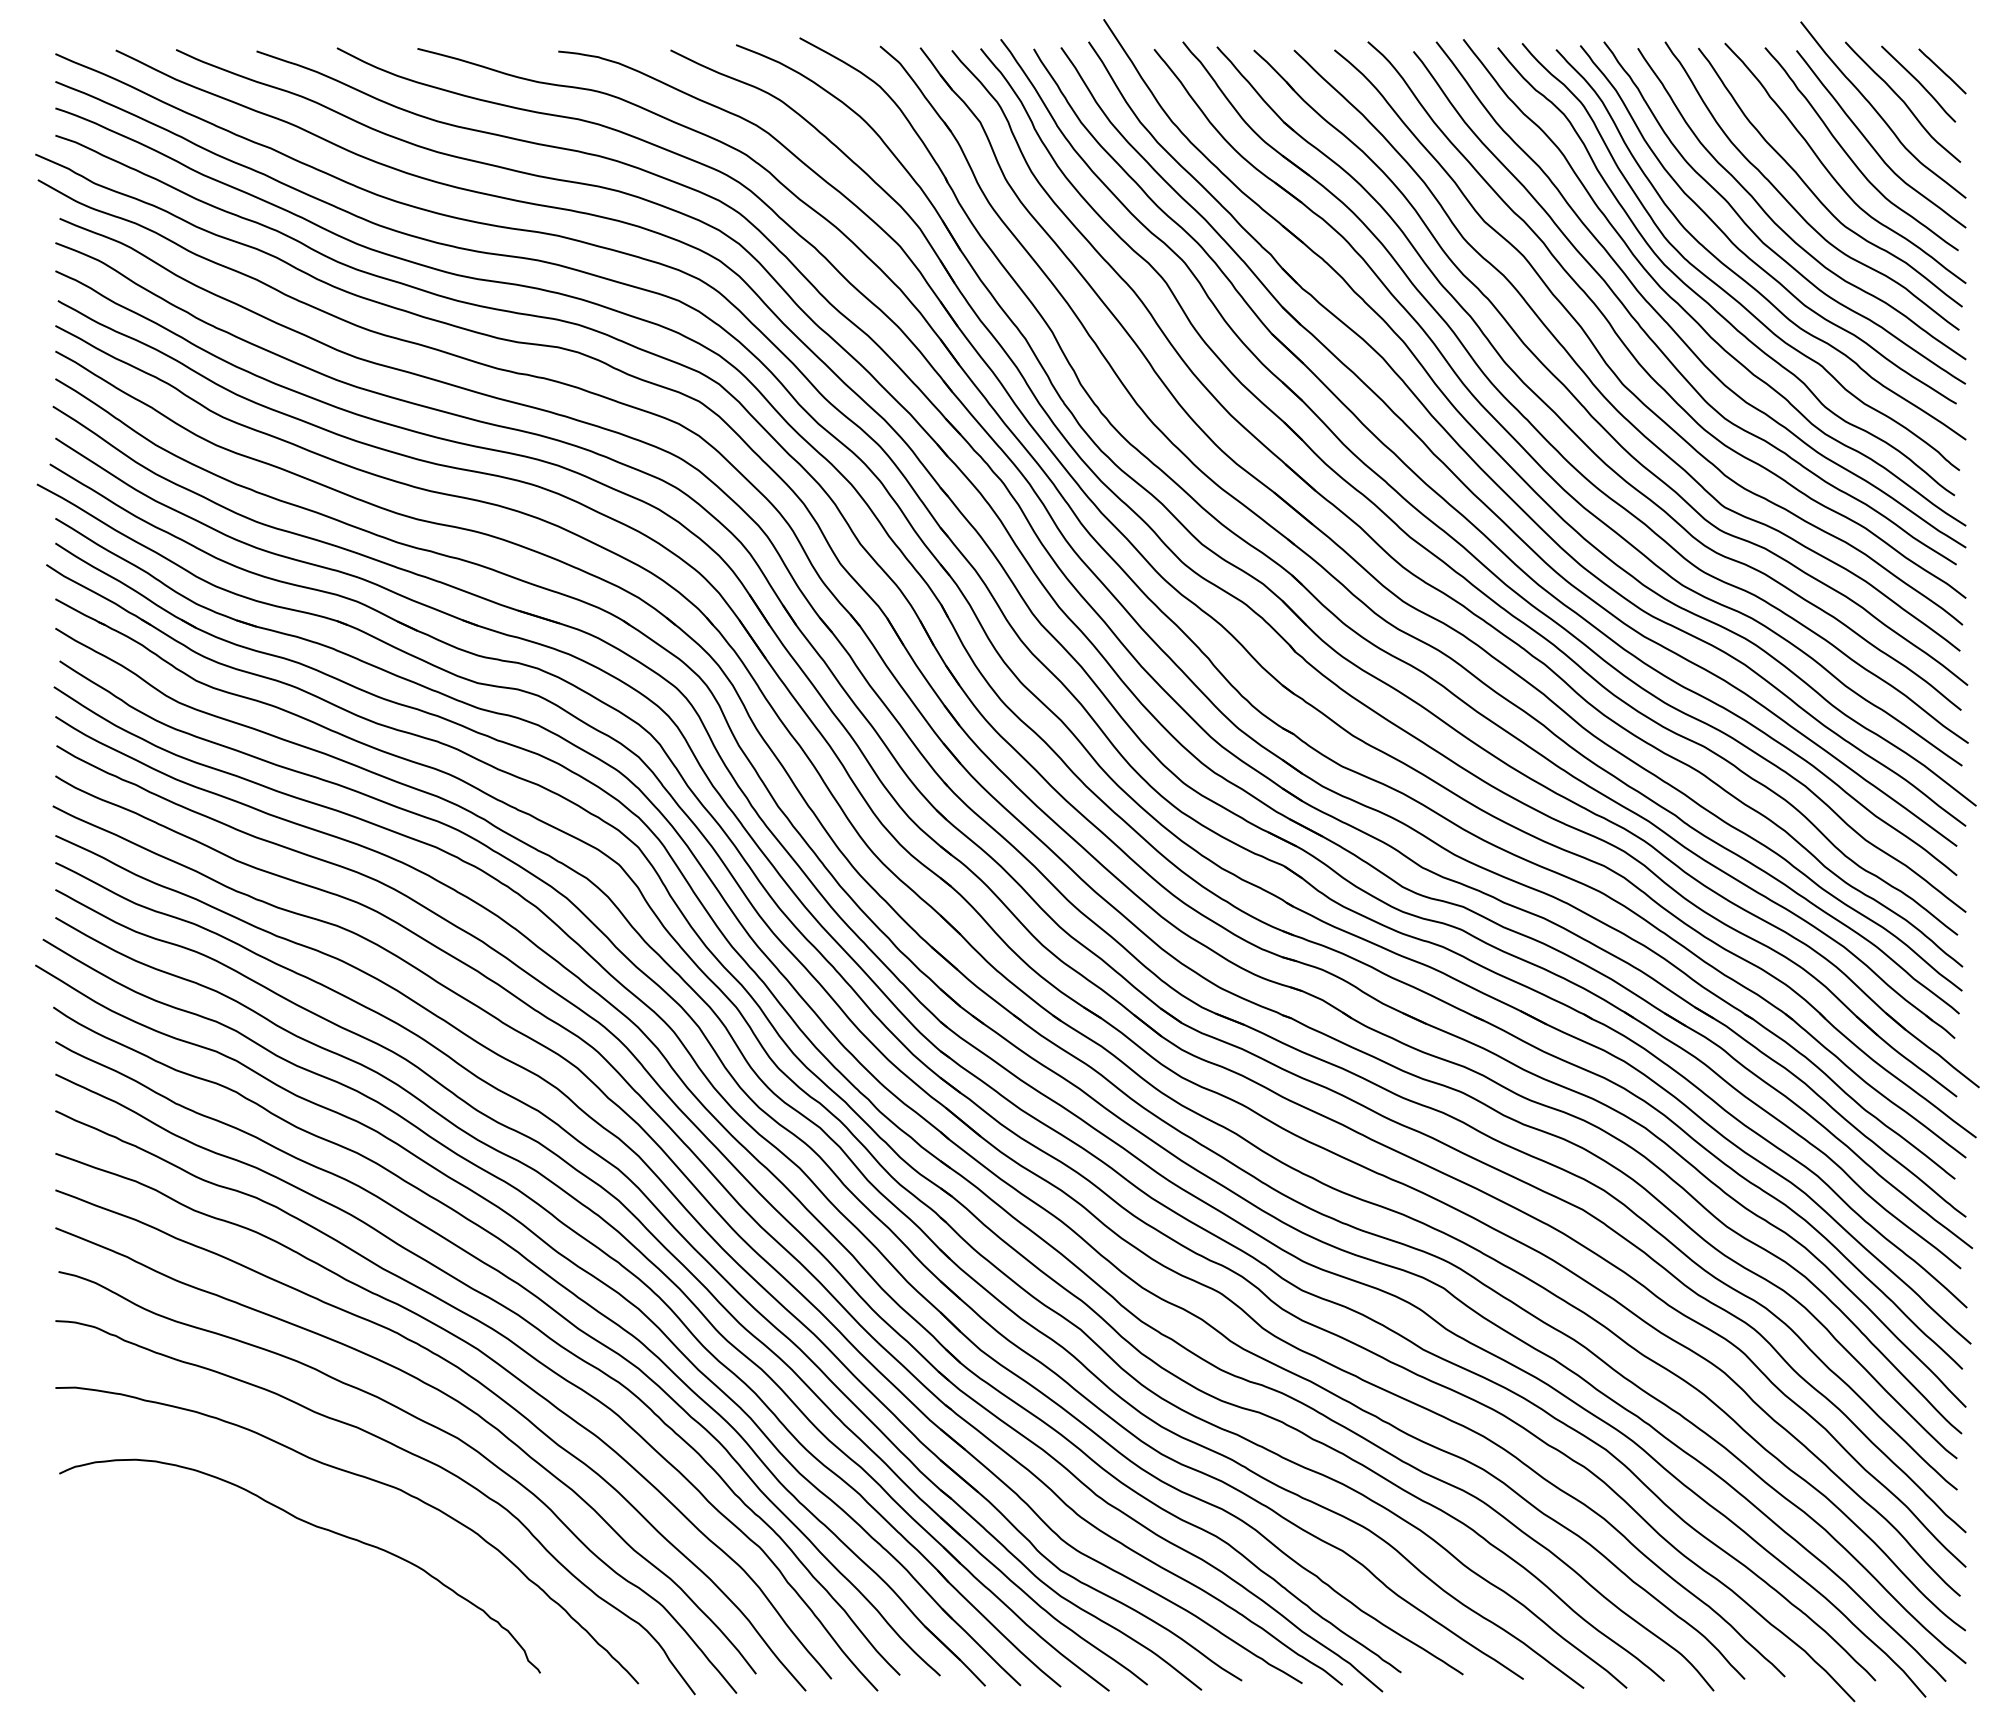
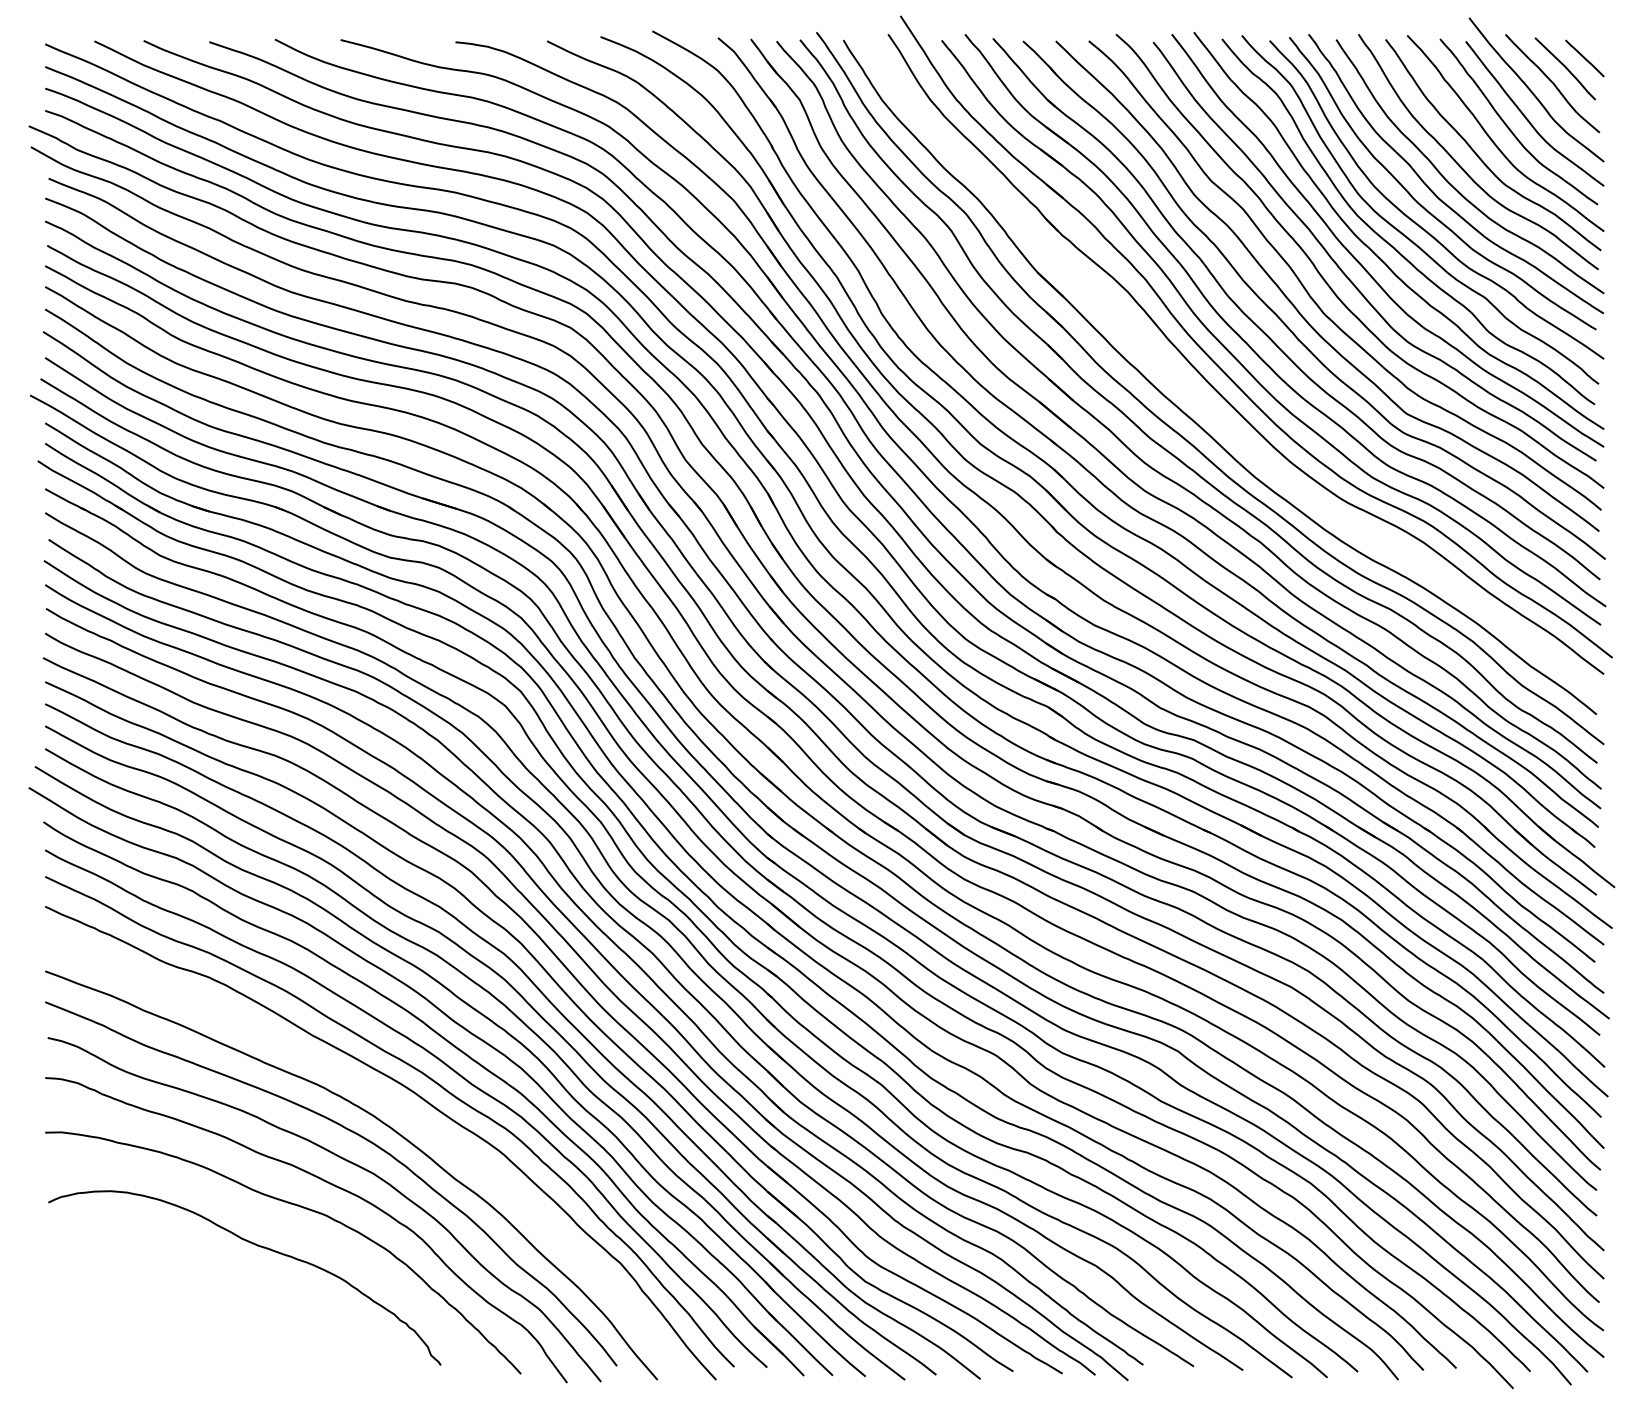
part: (1467, 486) -> (1197, 397), removed
curve: (488, 1358) -> (398, 1108), removed

